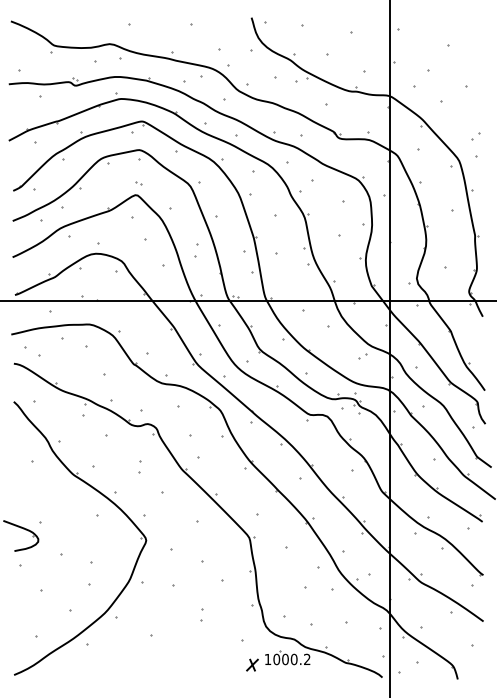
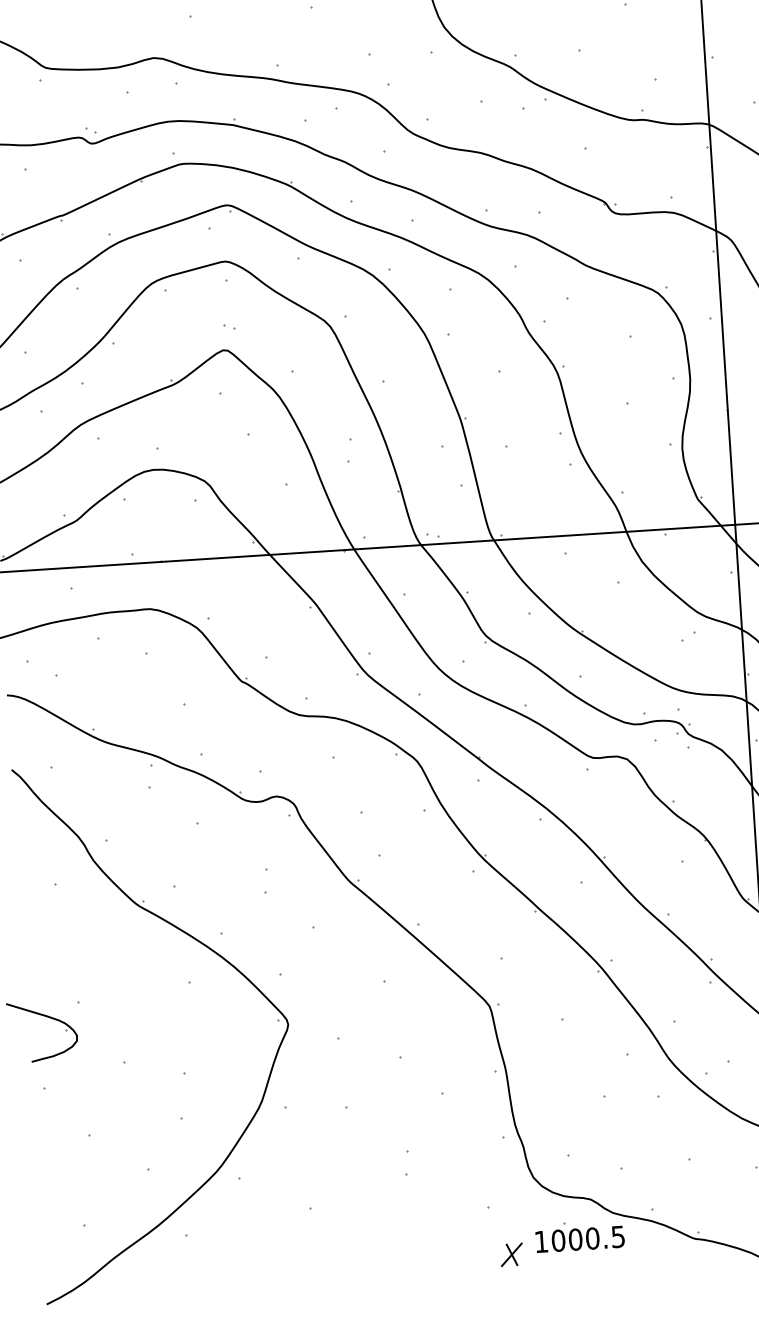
text: (307, 659) -> (618, 1236), 1000.2 -> 1000.5

